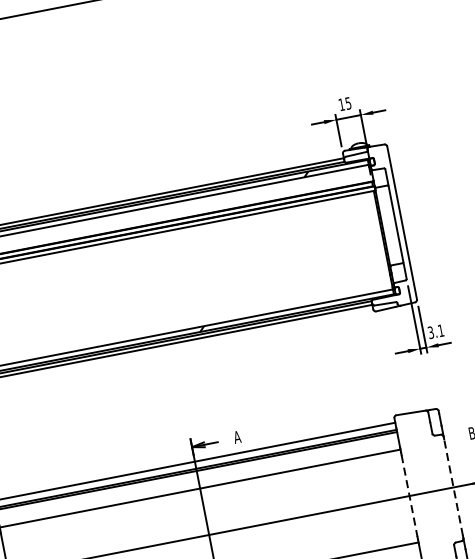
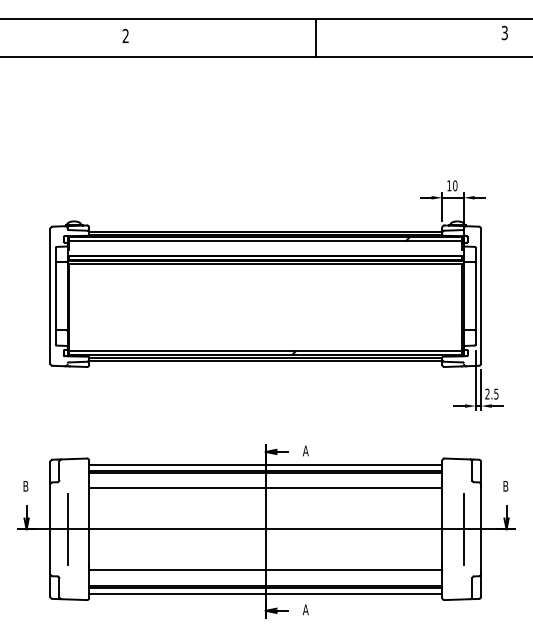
text: (348, 102) -> (455, 185), 15 -> 10
text: (435, 331) -> (491, 393), 3.1 -> 2.5
line: (454, 487) -> (481, 529), dashed -> solid
line: (433, 491) -> (463, 529), added
line: (409, 496) -> (442, 529), dashed -> solid

